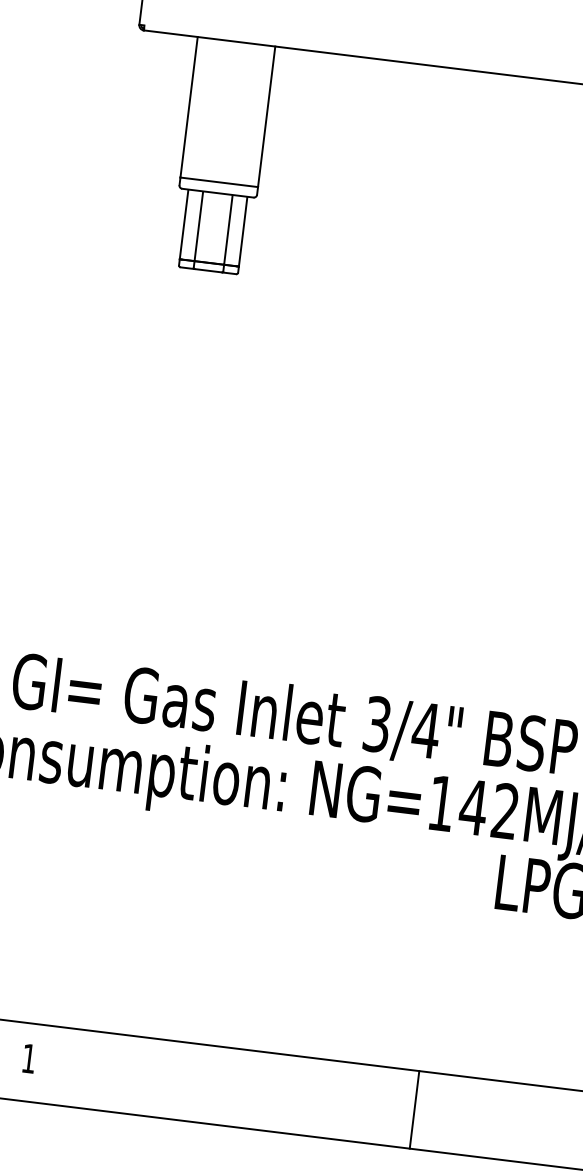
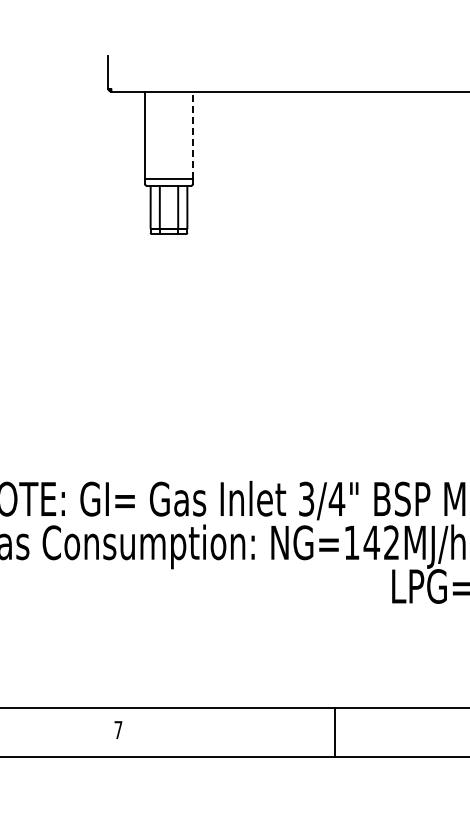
line: (267, 117) -> (193, 135), solid -> dashed
text: (29, 1057) -> (118, 729), 1 -> 7
line: (414, 1109) -> (335, 732), moved

